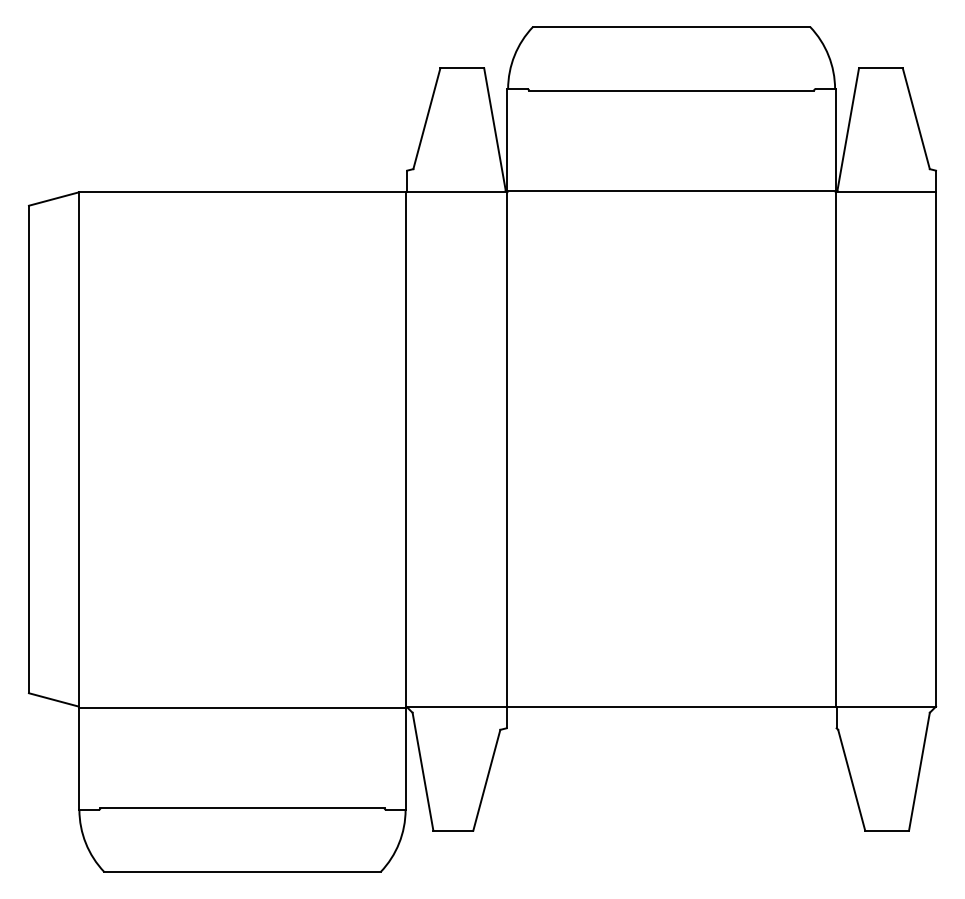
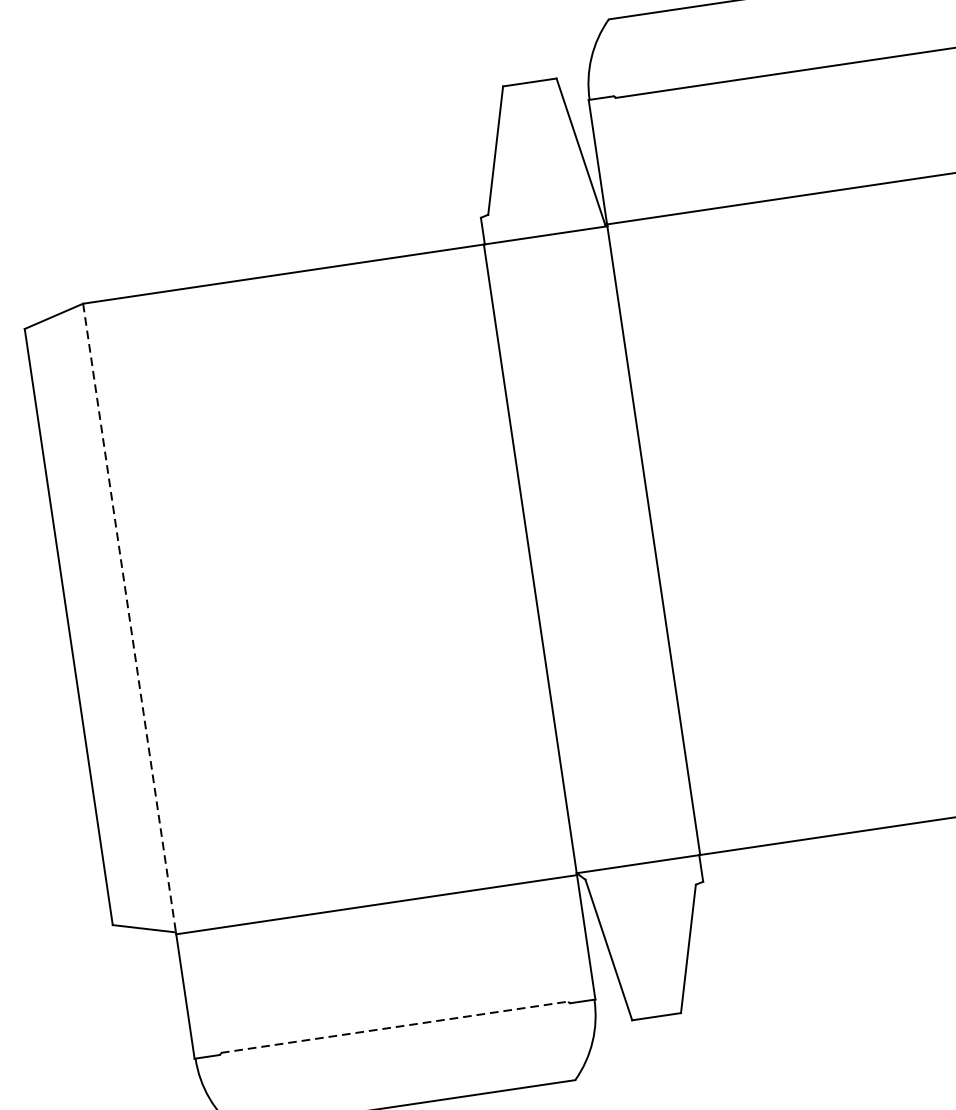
line: (78, 449) -> (129, 618), solid -> dashed
line: (243, 808) -> (395, 1027), solid -> dashed

